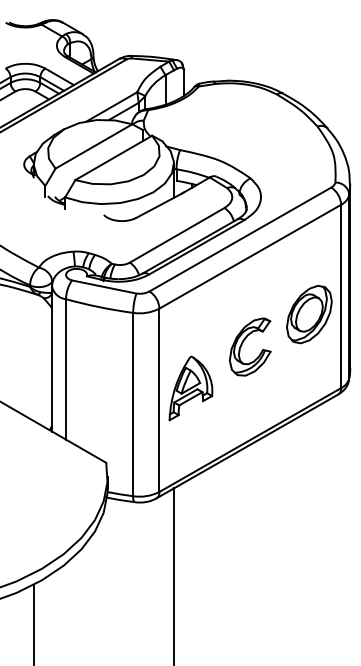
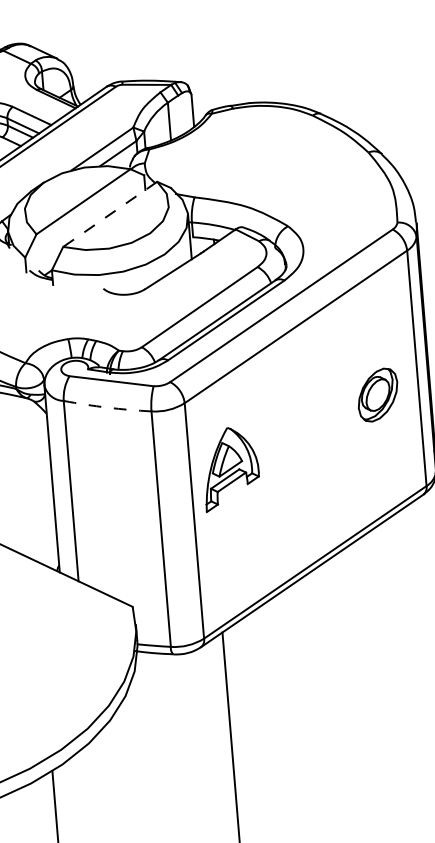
line: (113, 158) -> (109, 215), solid -> dashed
arc: (99, 307) -> (107, 408), solid -> dashed
part: (309, 314) -> (378, 394), size x0.7
part: (243, 343) -> (296, 439), removed
part: (190, 388) -> (230, 469), moved

